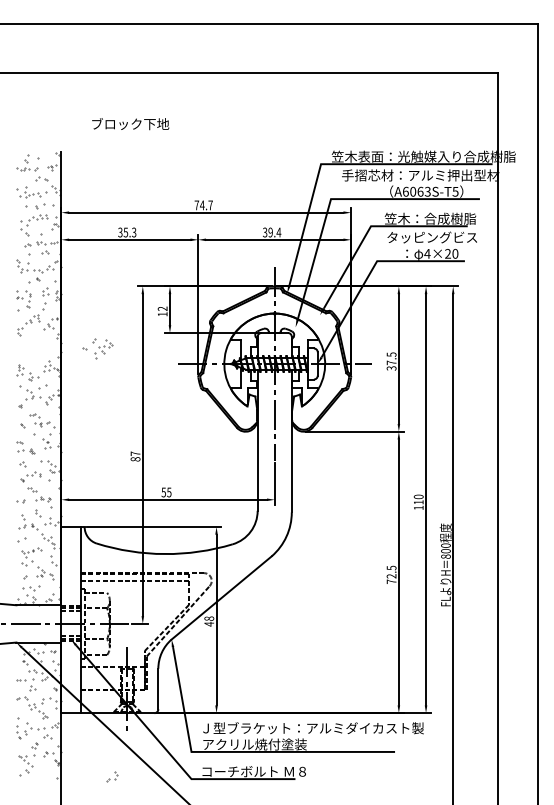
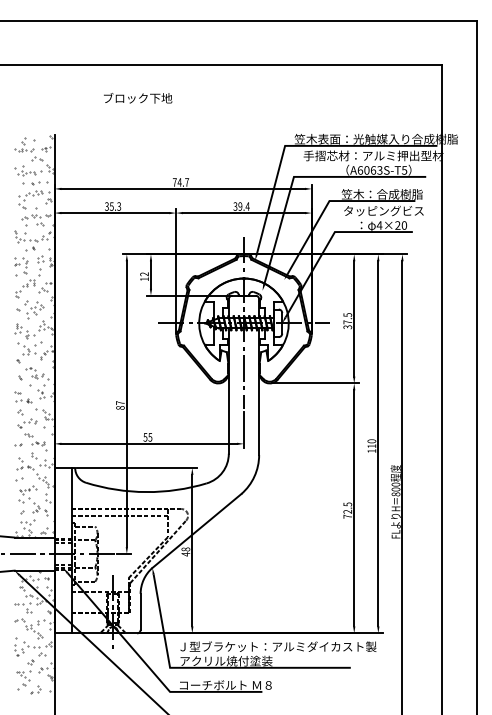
text: (131, 124) -> (138, 98), moved
part: (98, 348) -> (30, 309), moved
part: (112, 776) -> (35, 689), moved

